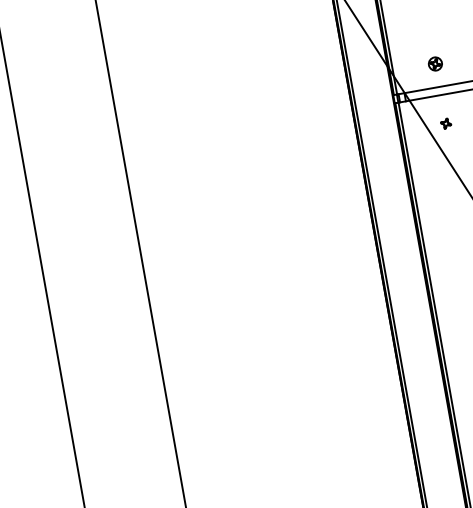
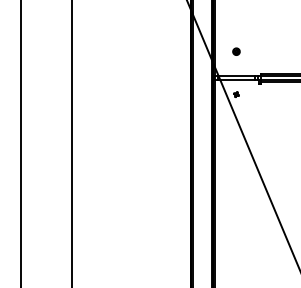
part: (435, 63) -> (236, 51), moved

